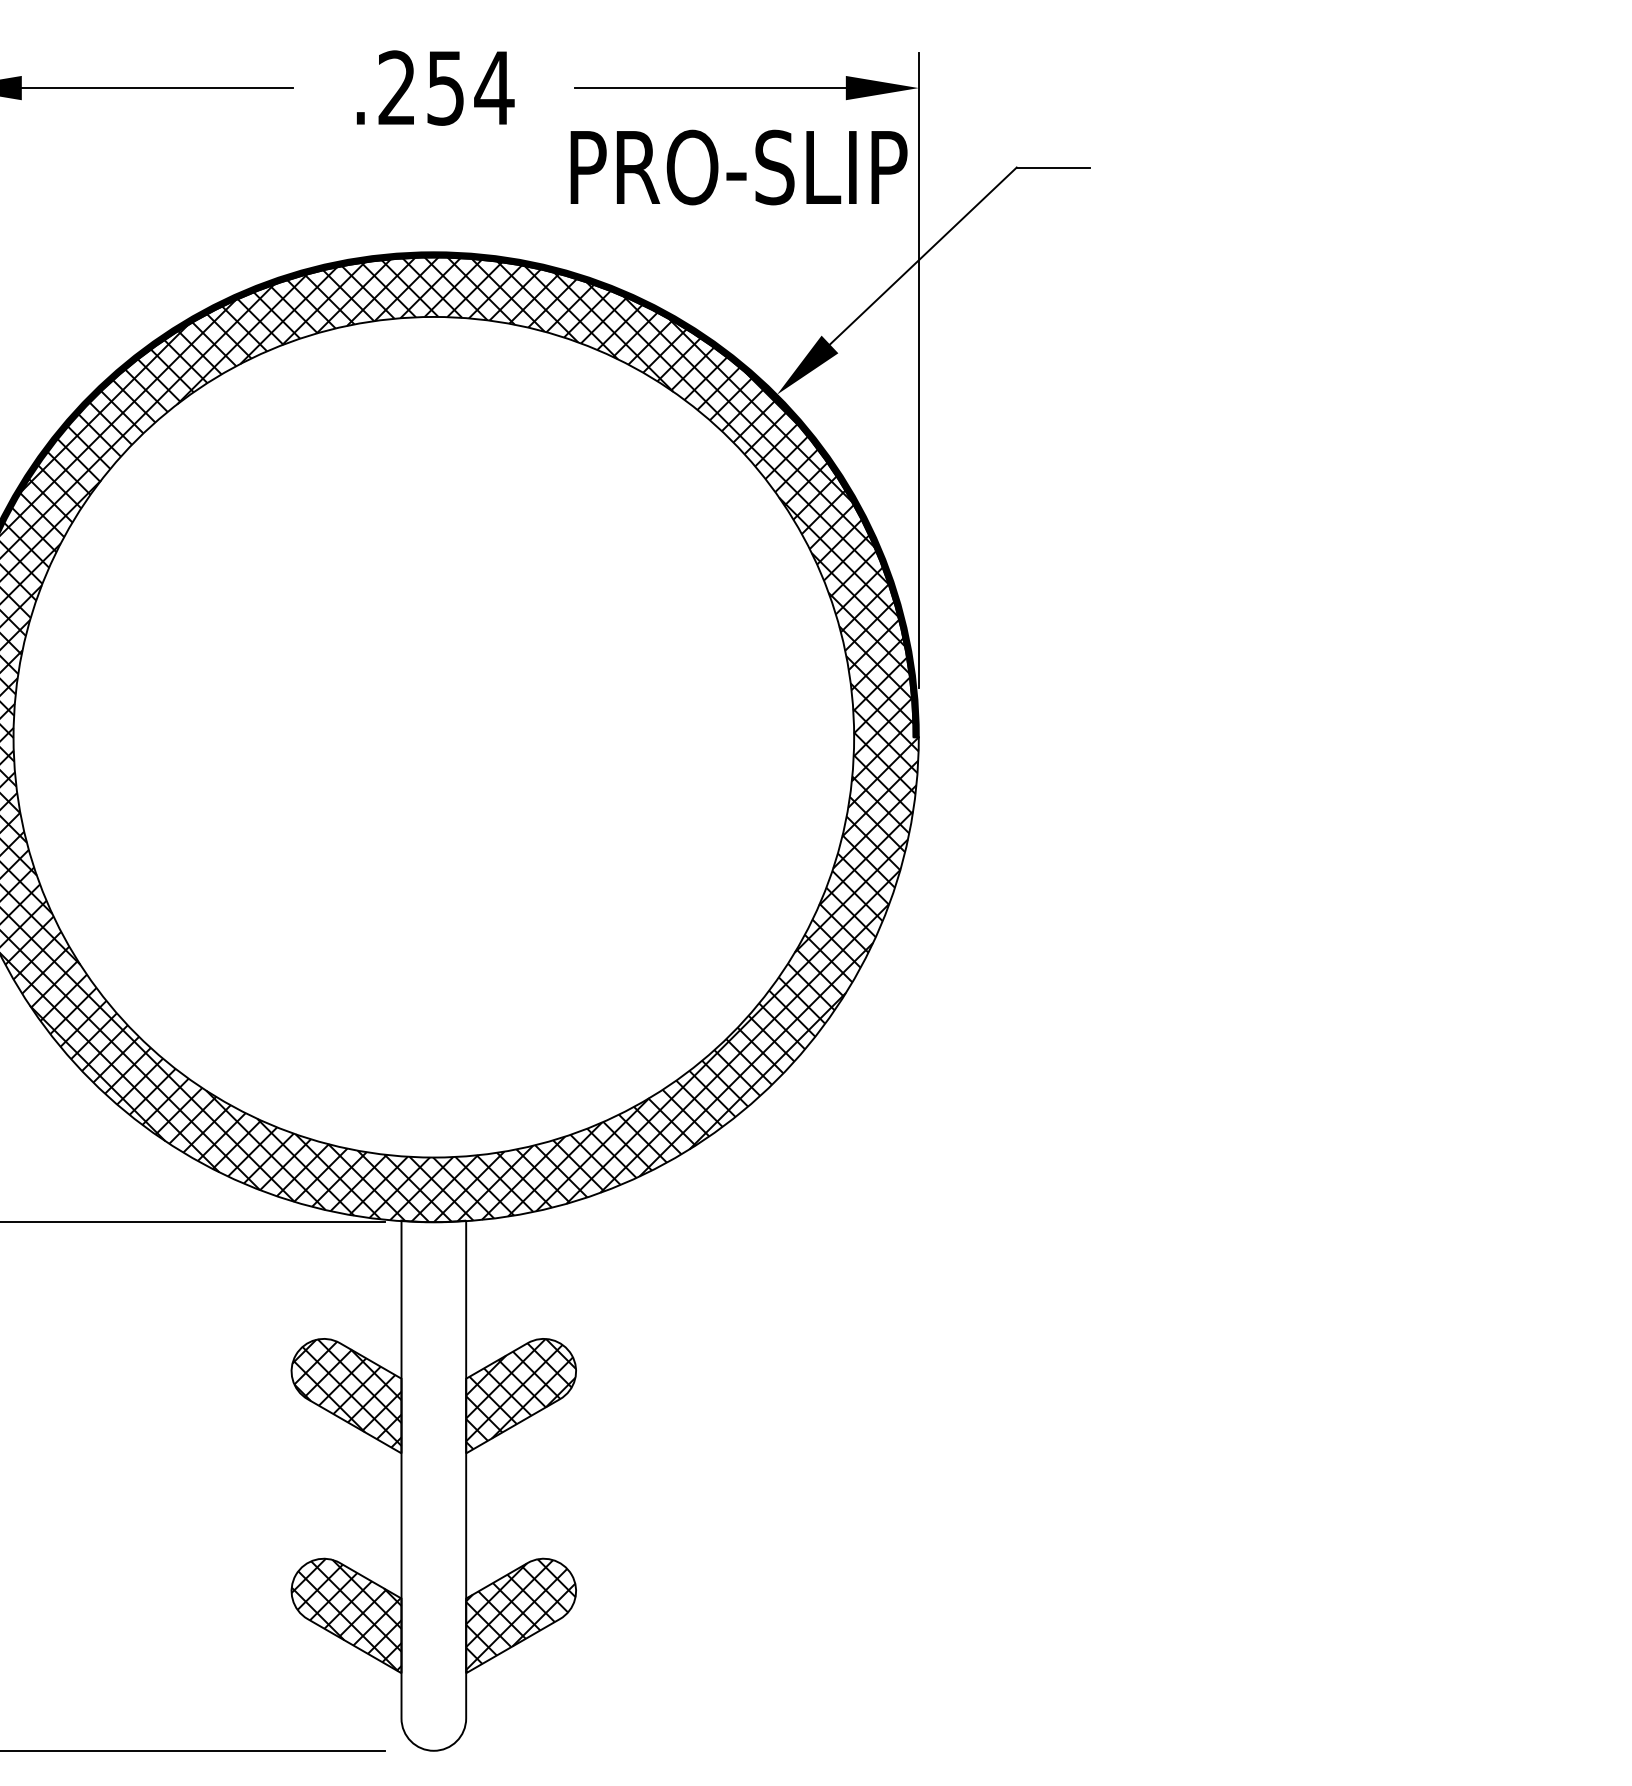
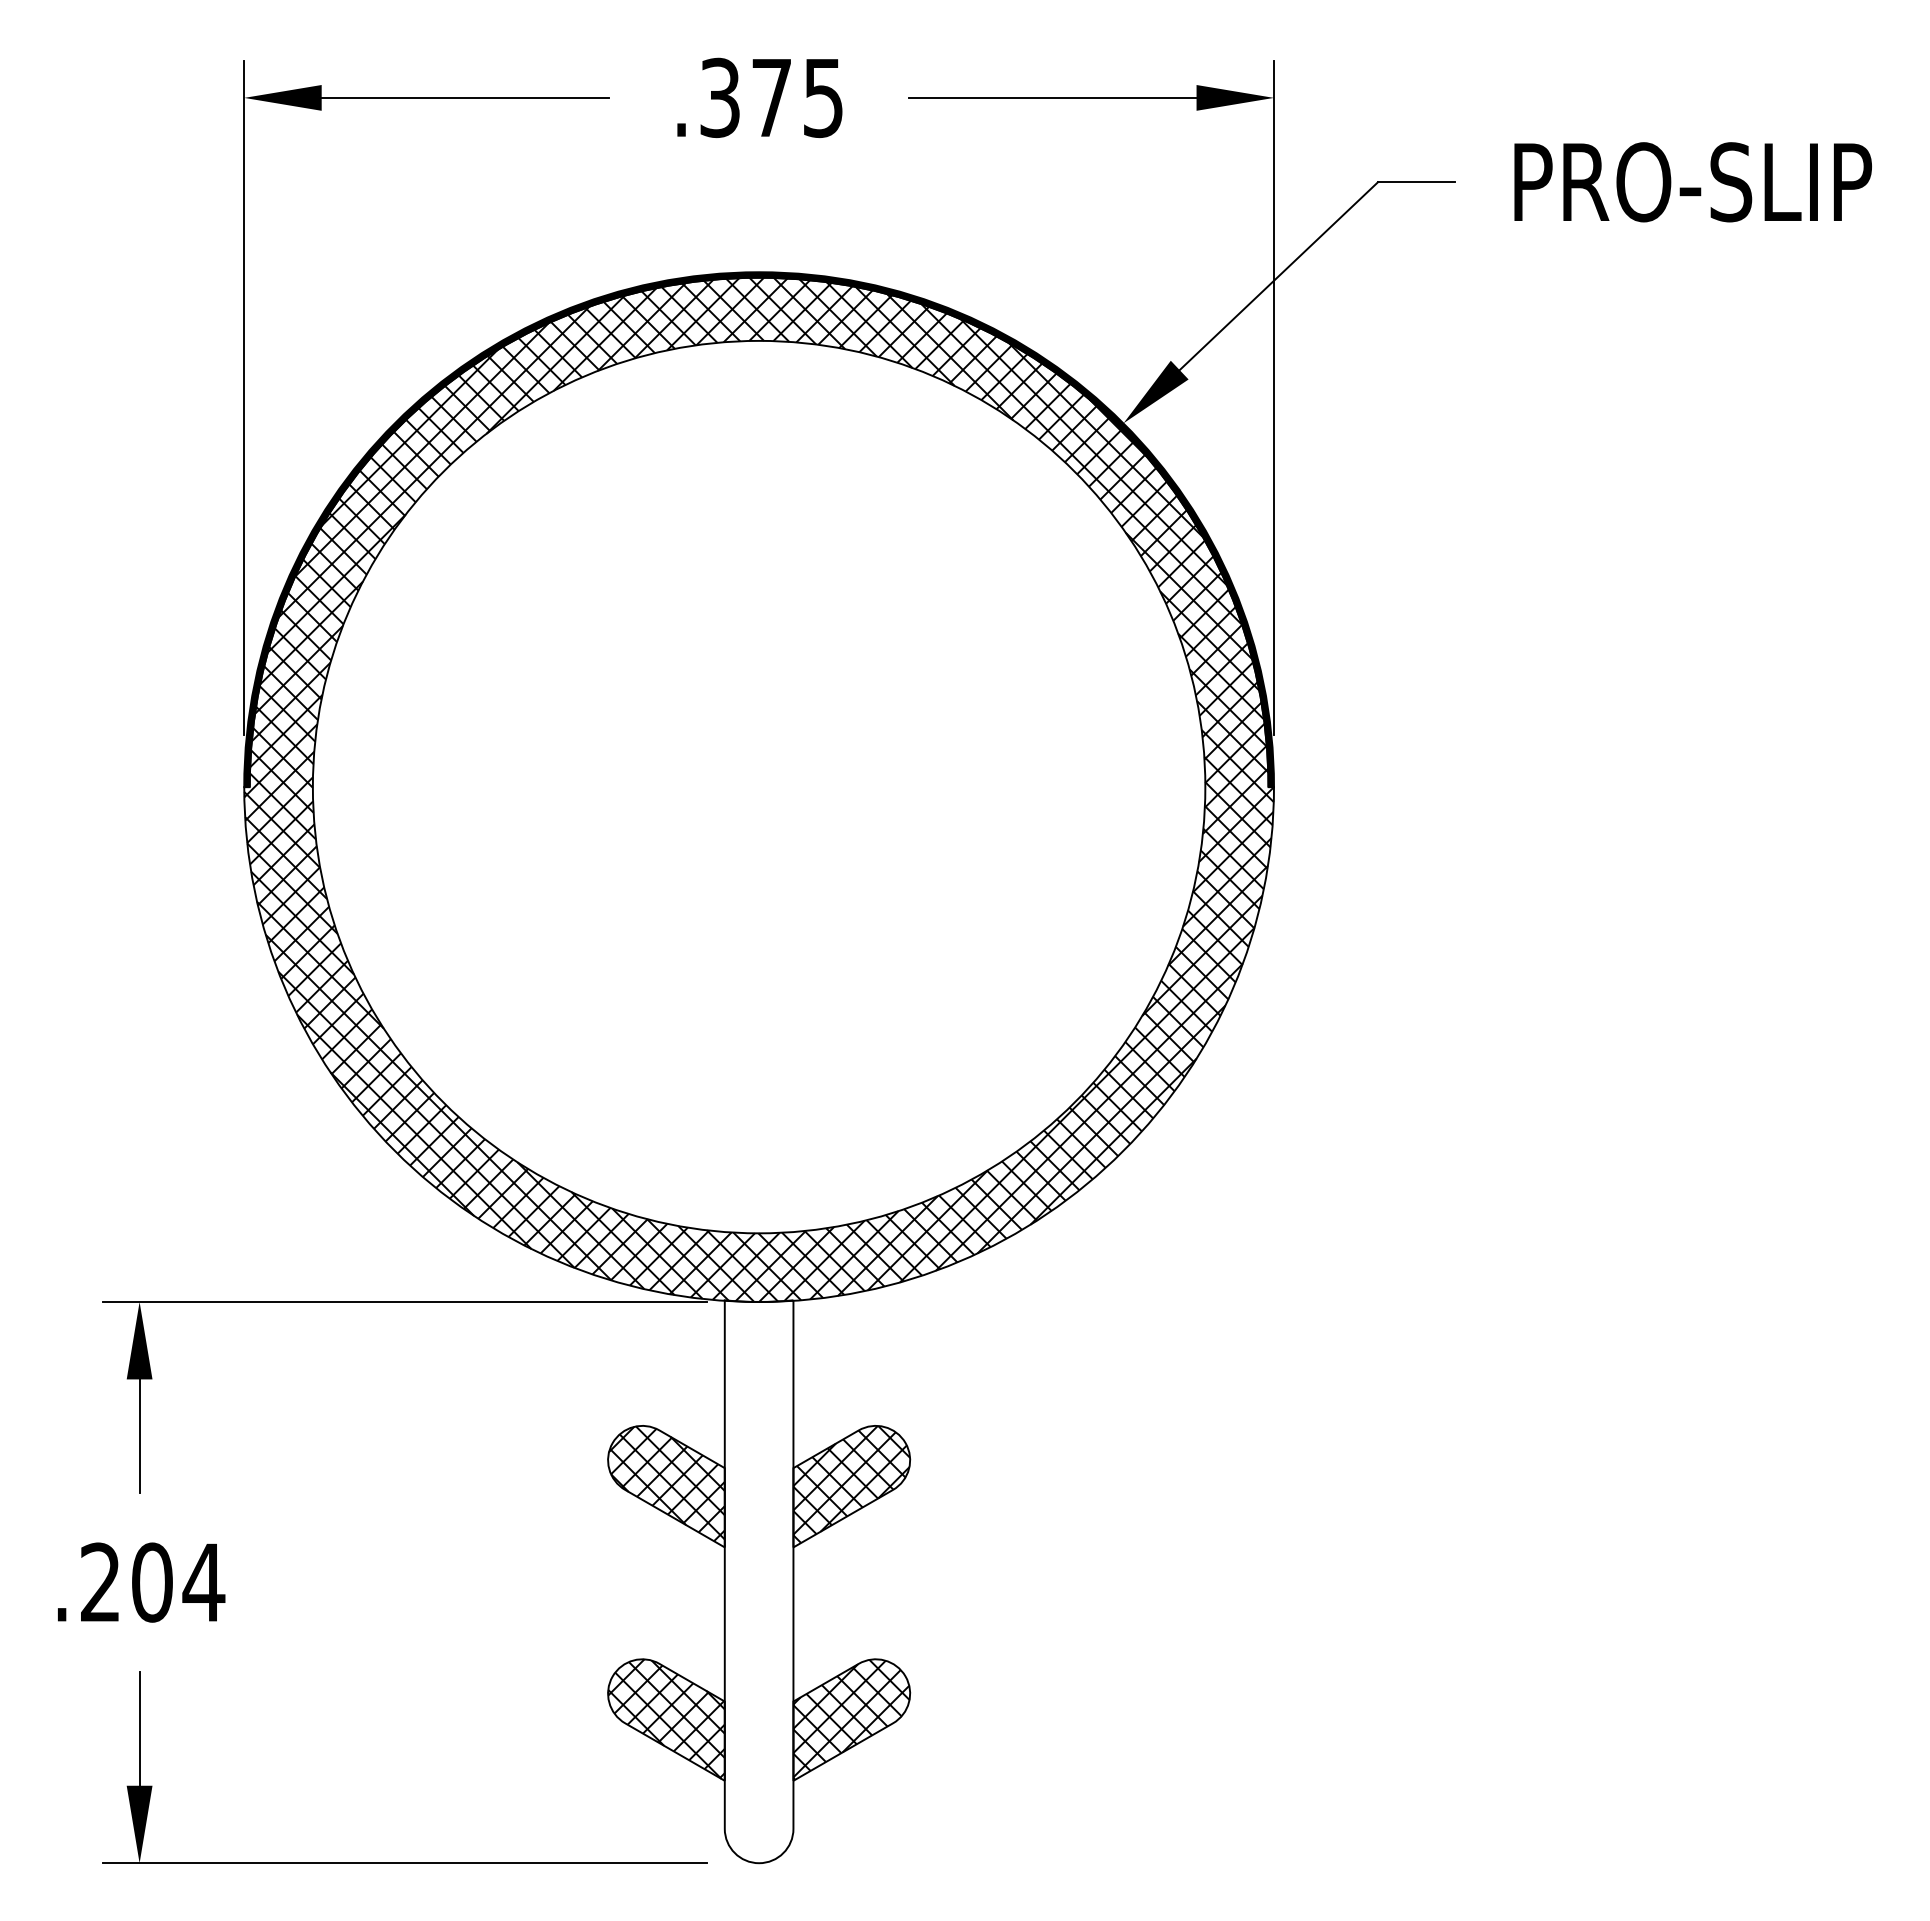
text: (446, 87) -> (772, 97), .254 -> .375
text: (738, 167) -> (1692, 182), moved

